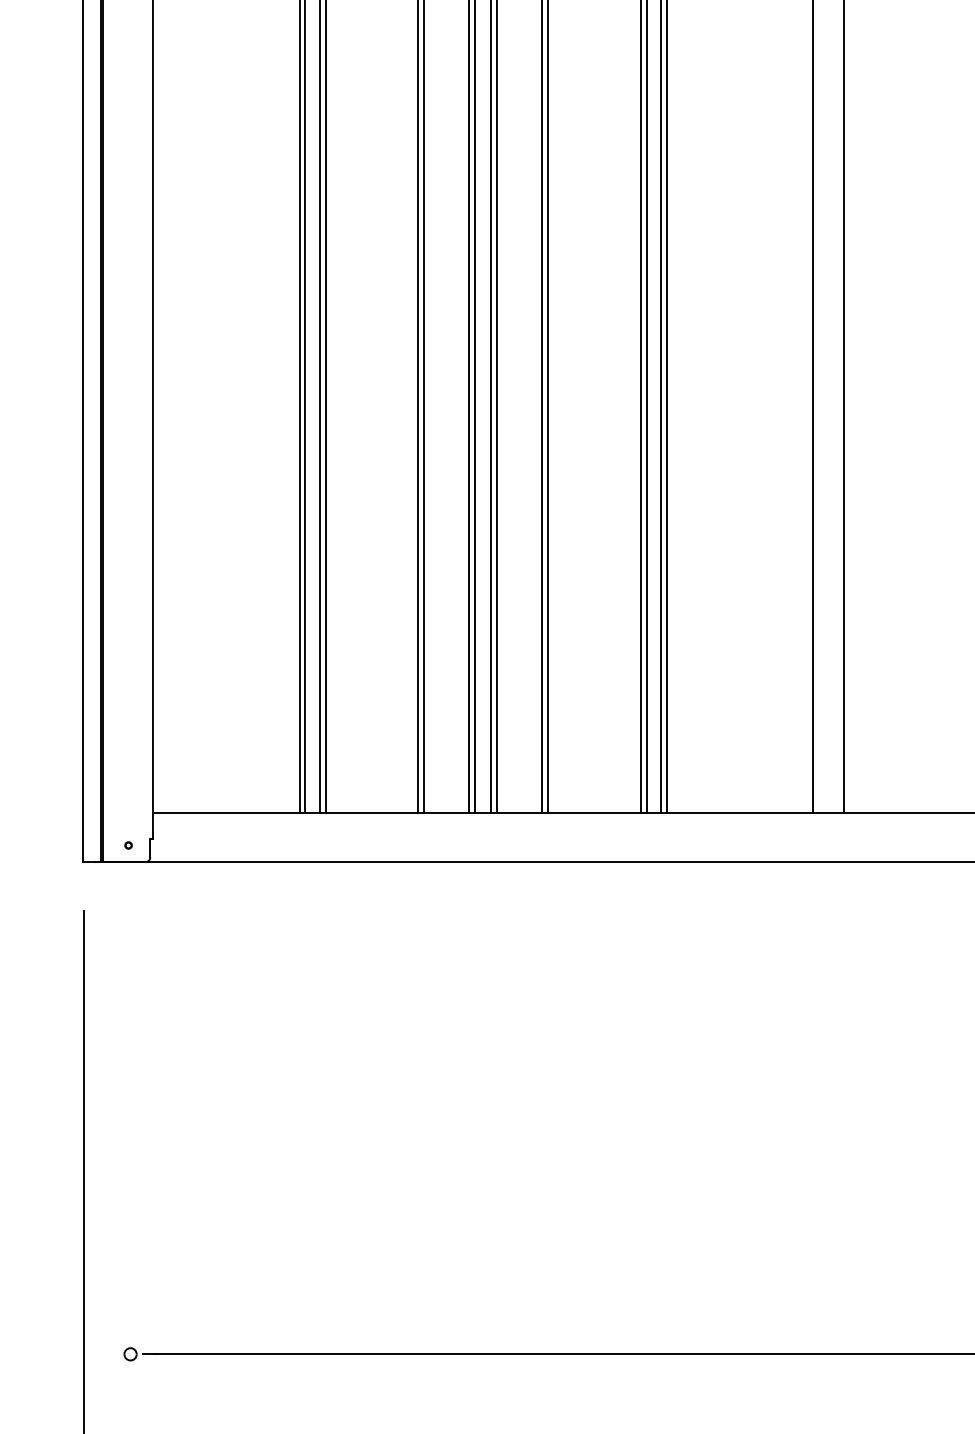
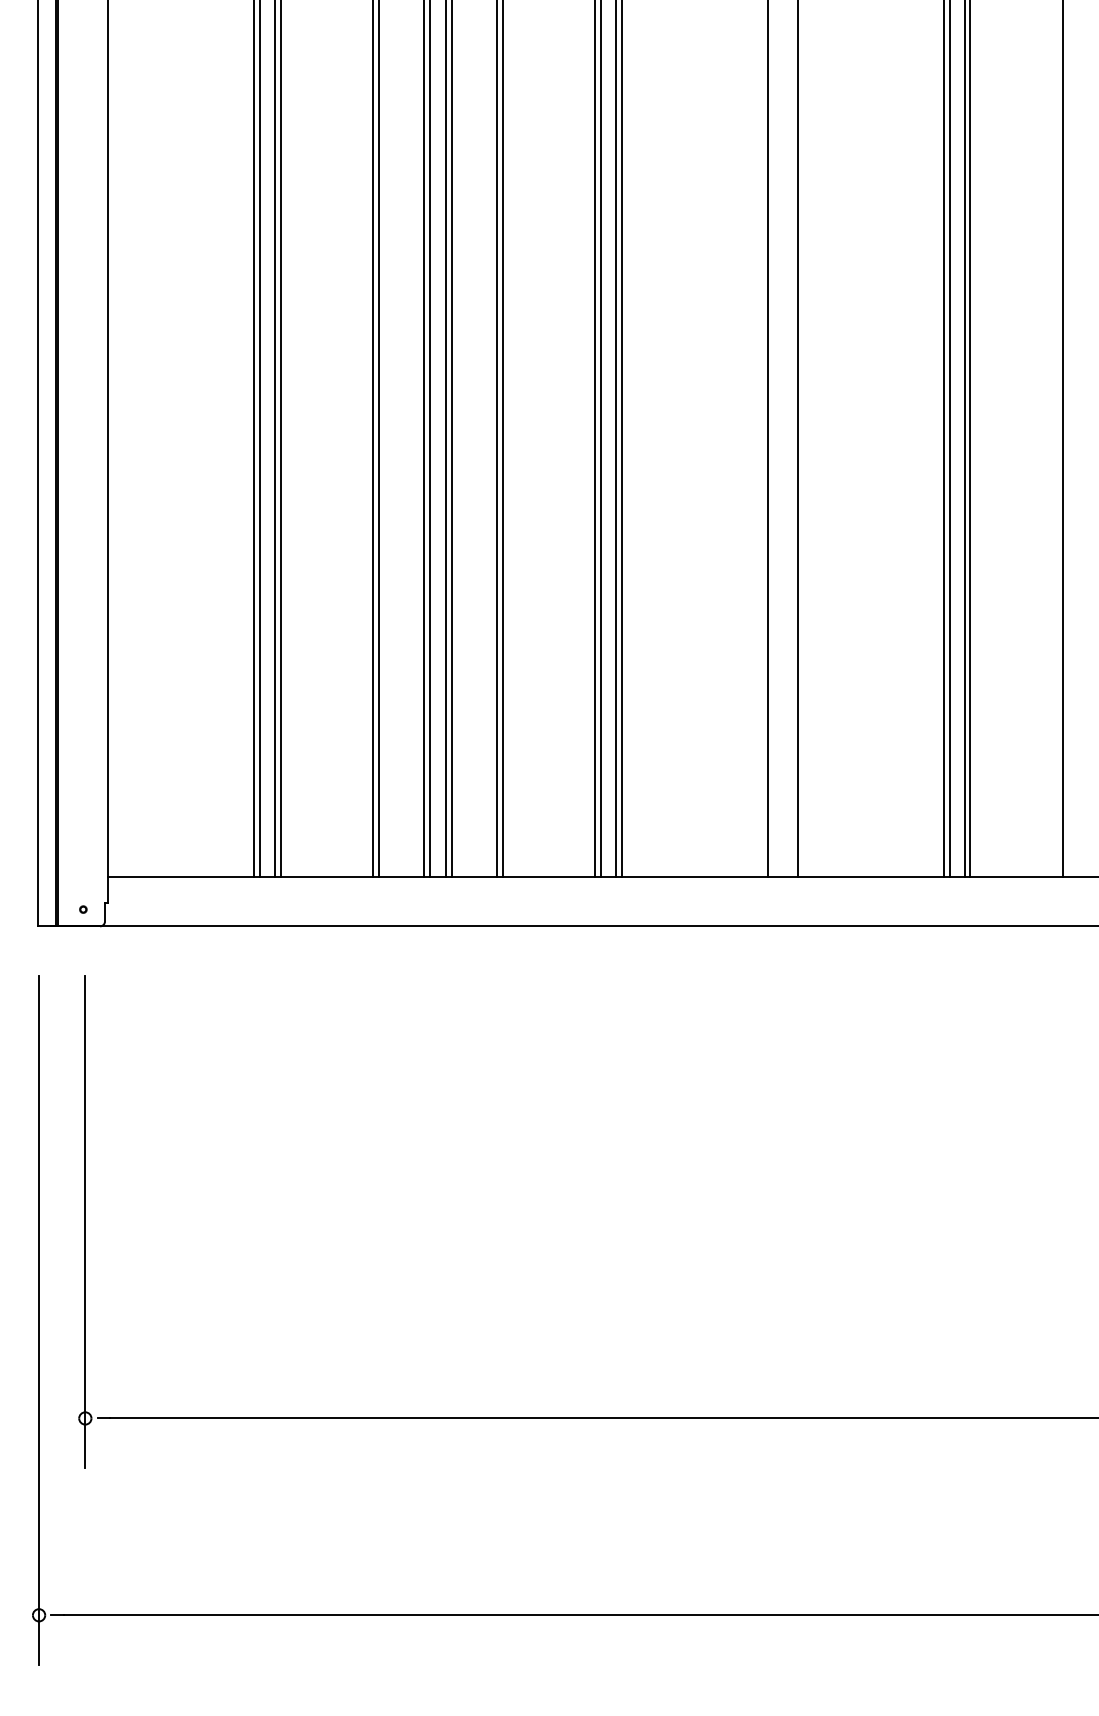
line: (130, 1157) -> (85, 1221), added

